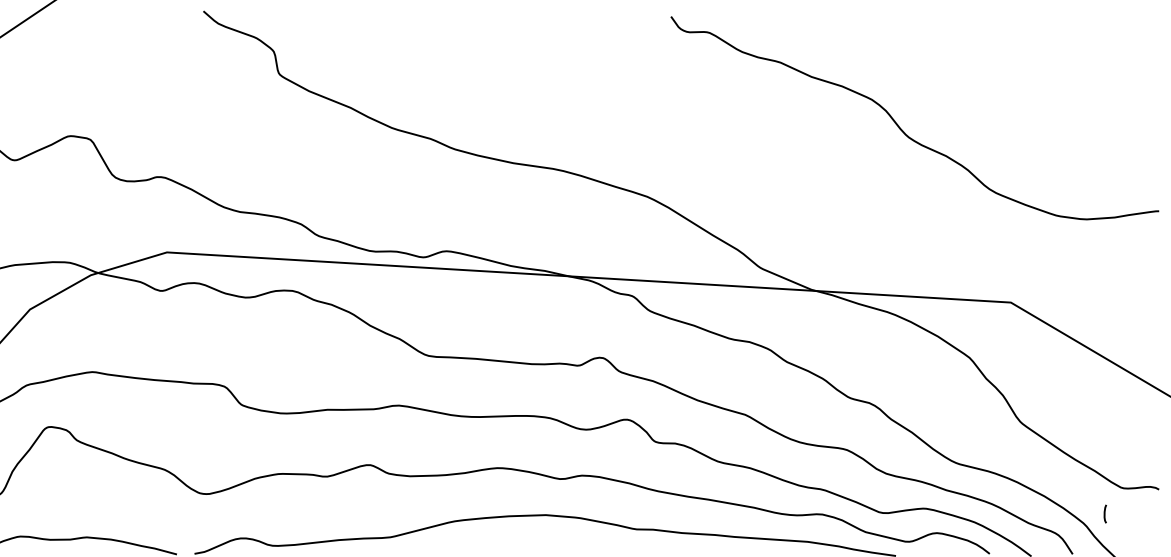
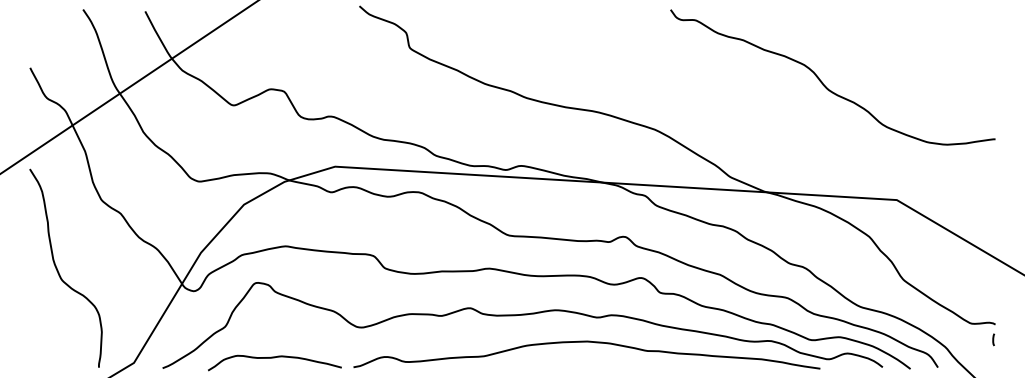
curve: (1105, 513) -> (993, 339), moved

